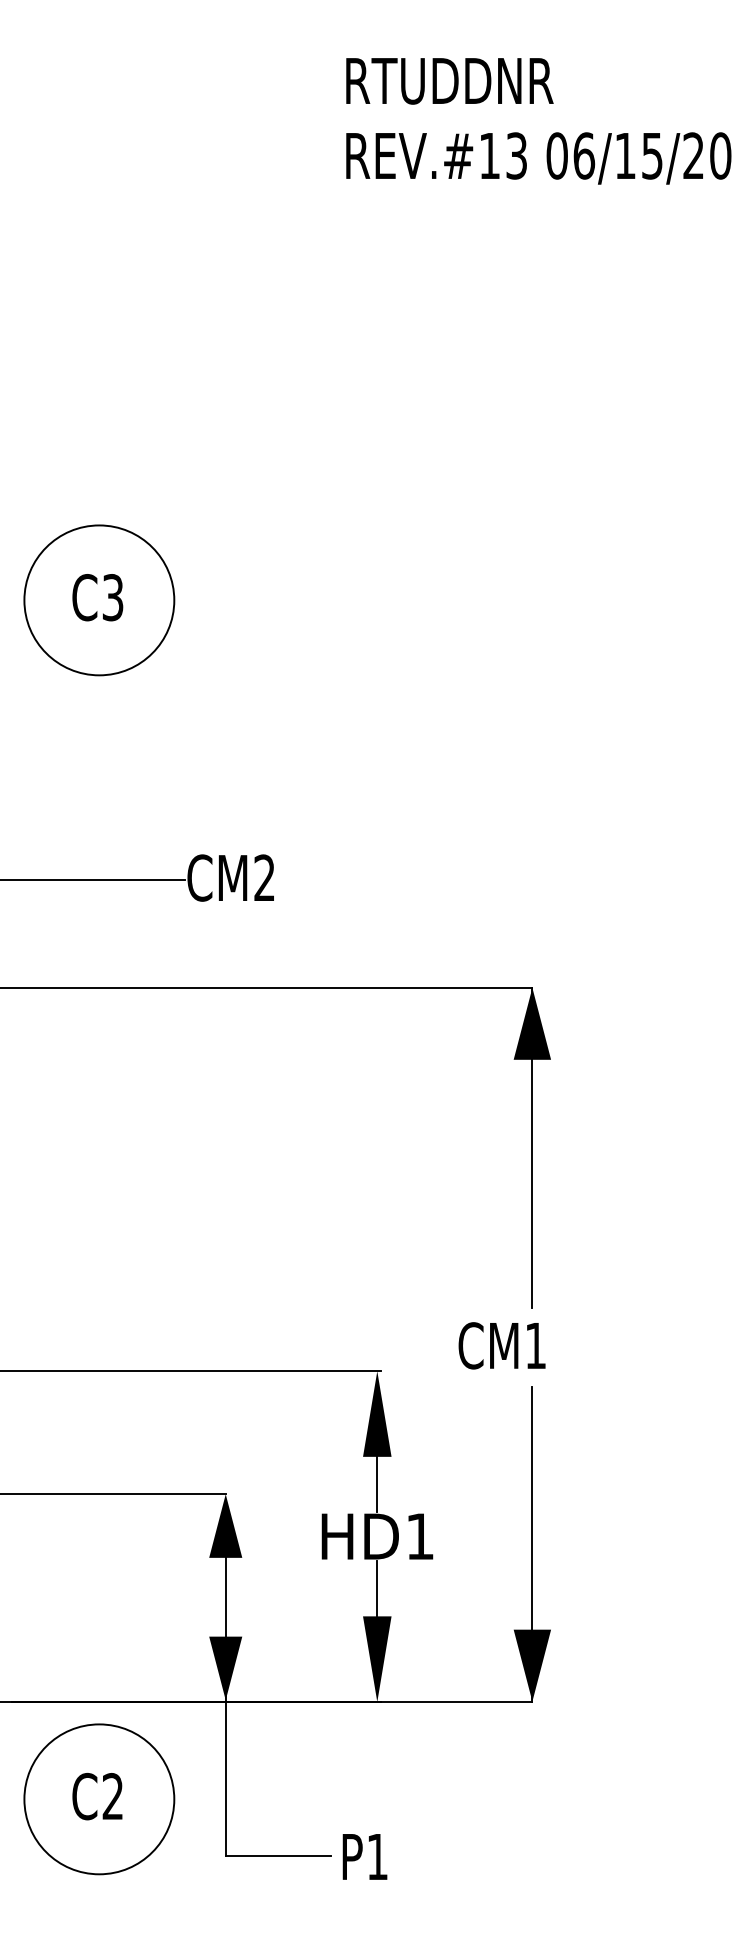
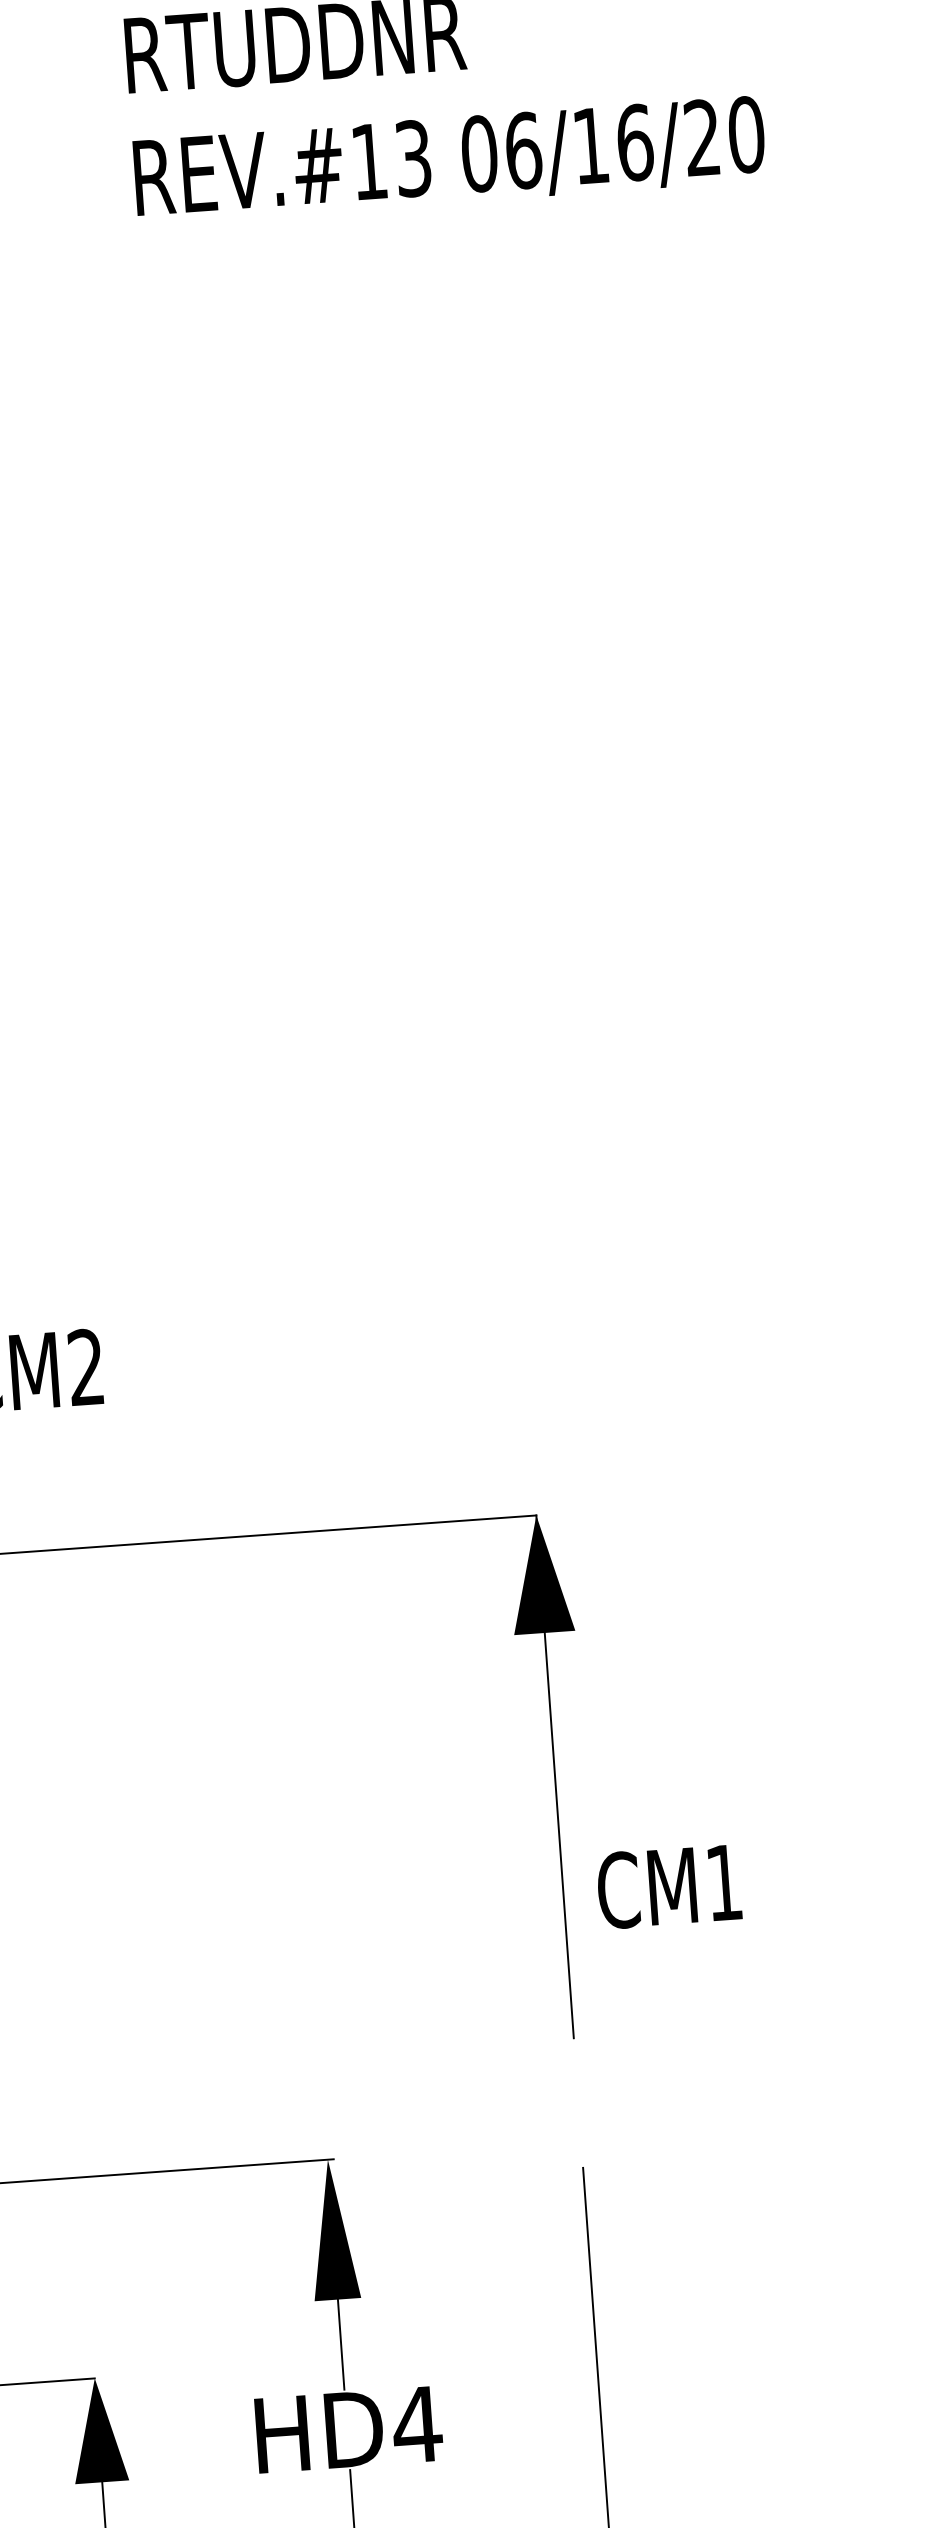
text: (652, 155) -> (635, 141), 06/15/20 -> 06/16/20
text: (501, 1345) -> (668, 1886), moved
text: (420, 1536) -> (417, 2424), HD1 -> HD4

